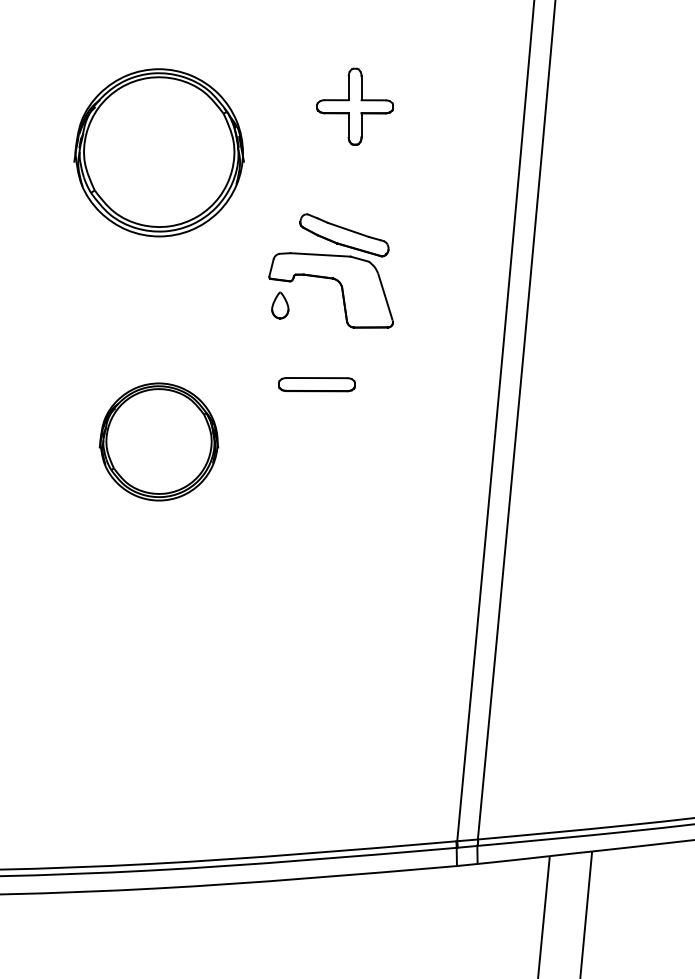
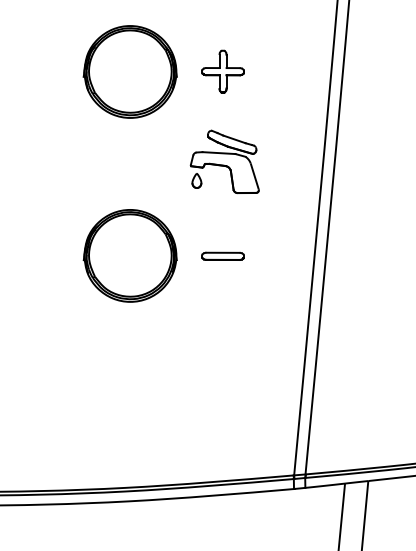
part: (354, 106) -> (222, 71), moved
part: (157, 151) -> (129, 71), moved
part: (315, 382) -> (222, 255), moved
part: (157, 441) -> (129, 255), size x1.43

